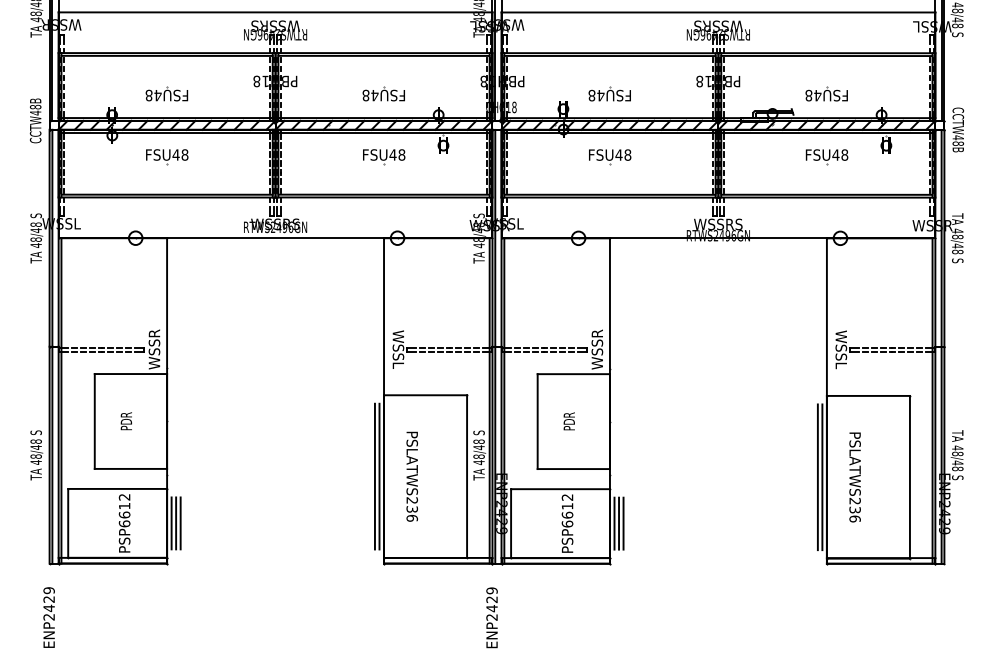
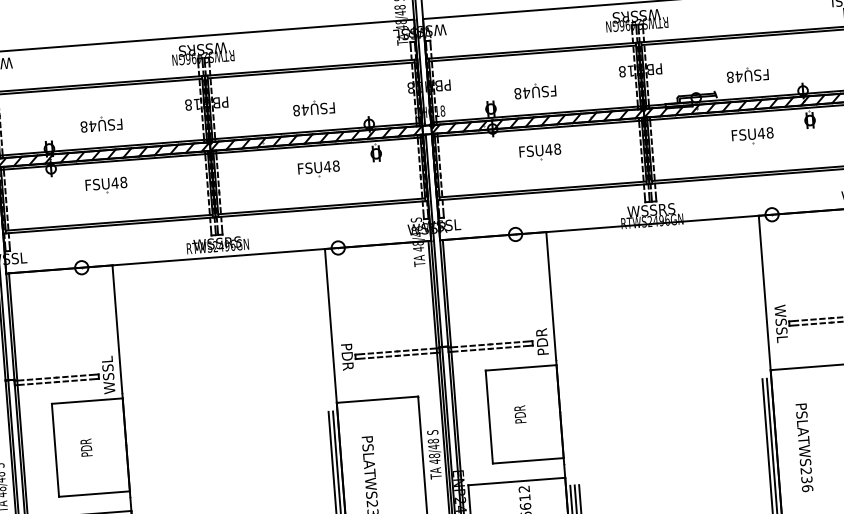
text: (154, 349) -> (108, 375), WSSR -> WSSL
text: (398, 349) -> (347, 356), WSSL -> PDR
text: (597, 349) -> (542, 341), WSSR -> PDR

